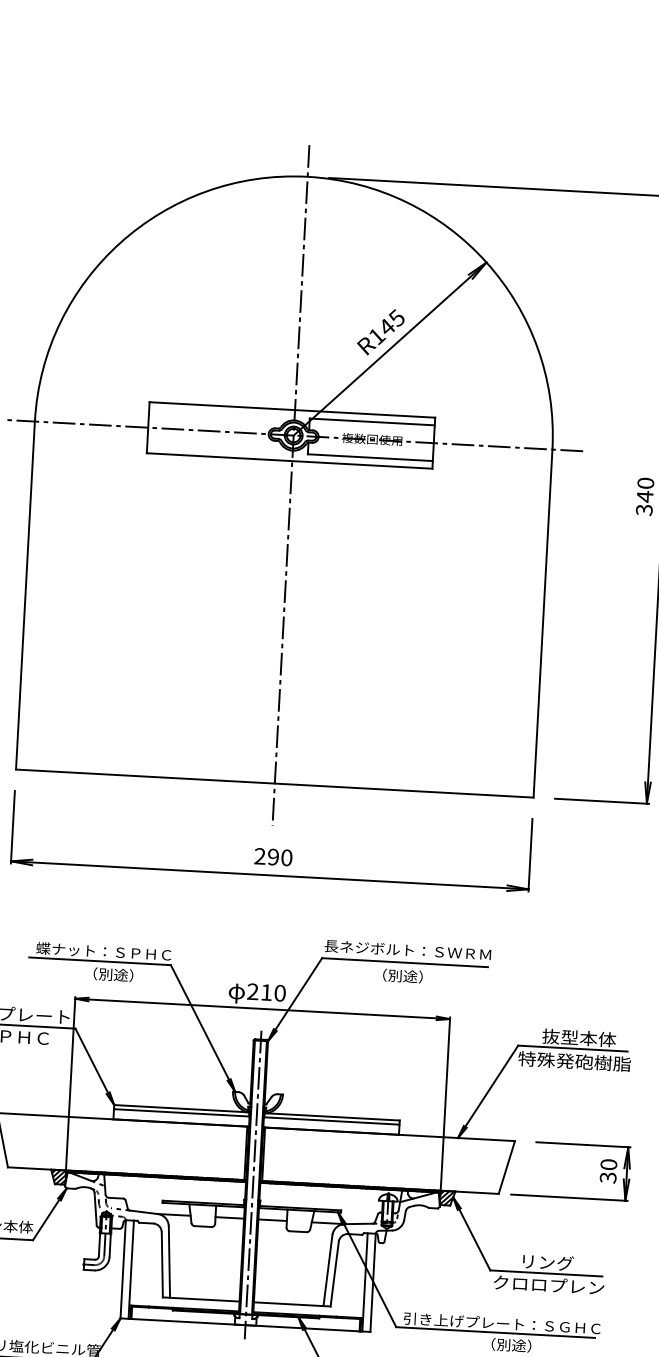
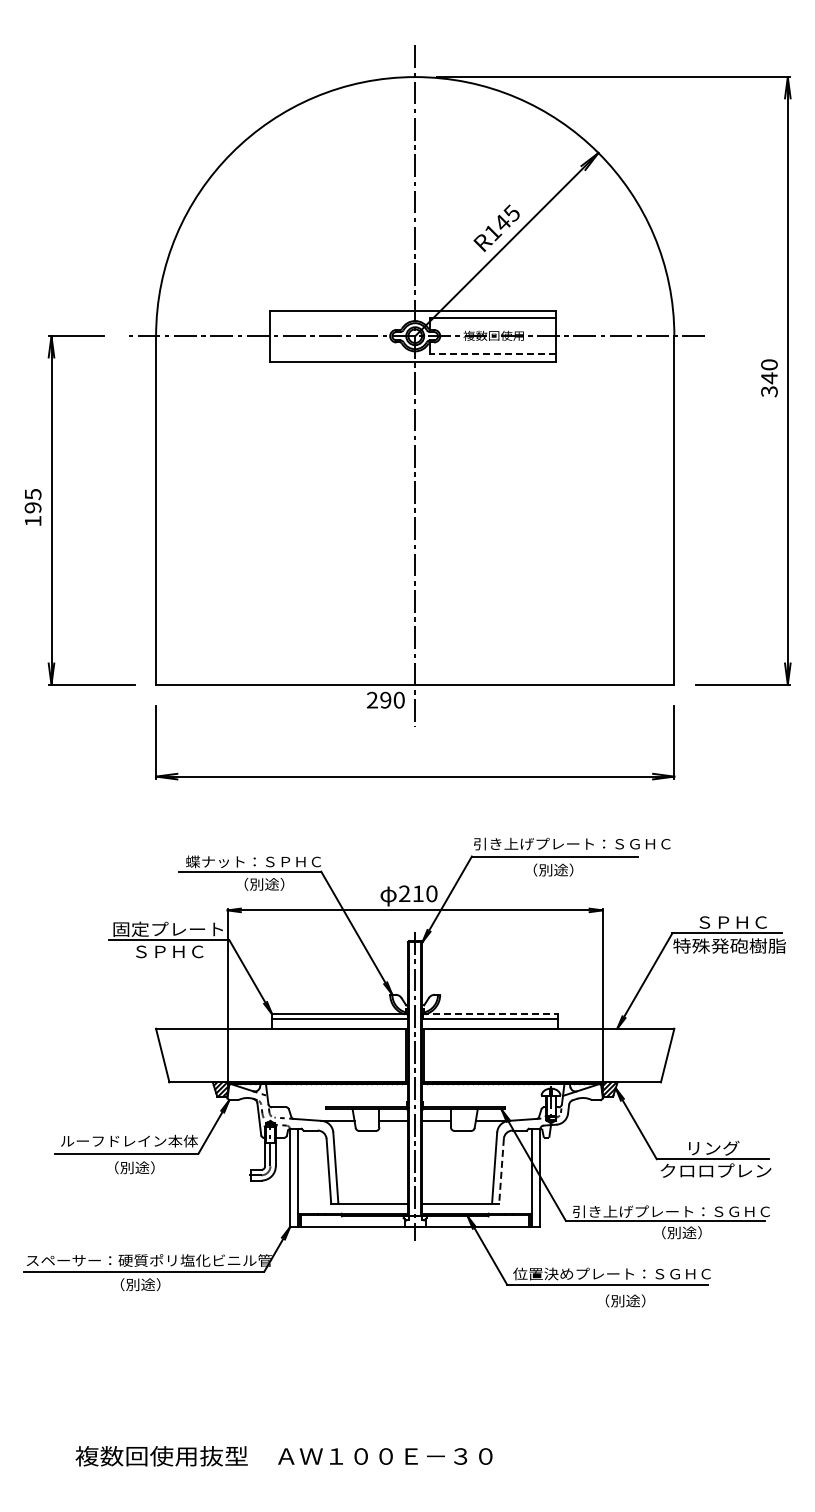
line: (369, 458) -> (492, 354), solid -> dashed
text: (273, 856) -> (385, 699), moved
text: (422, 950) -> (571, 843), 長ネジボルト：ＳＷＲＭ -> 引き上げプレート：ＳＧＨＣ
text: (578, 1037) -> (732, 921), 抜型本体 -> ＳＰＨＣ
line: (332, 1116) -> (490, 1014), solid -> dashed
part: (571, 1144) -> (731, 1029), removed
line: (334, 1274) -> (501, 1171), solid -> dashed

